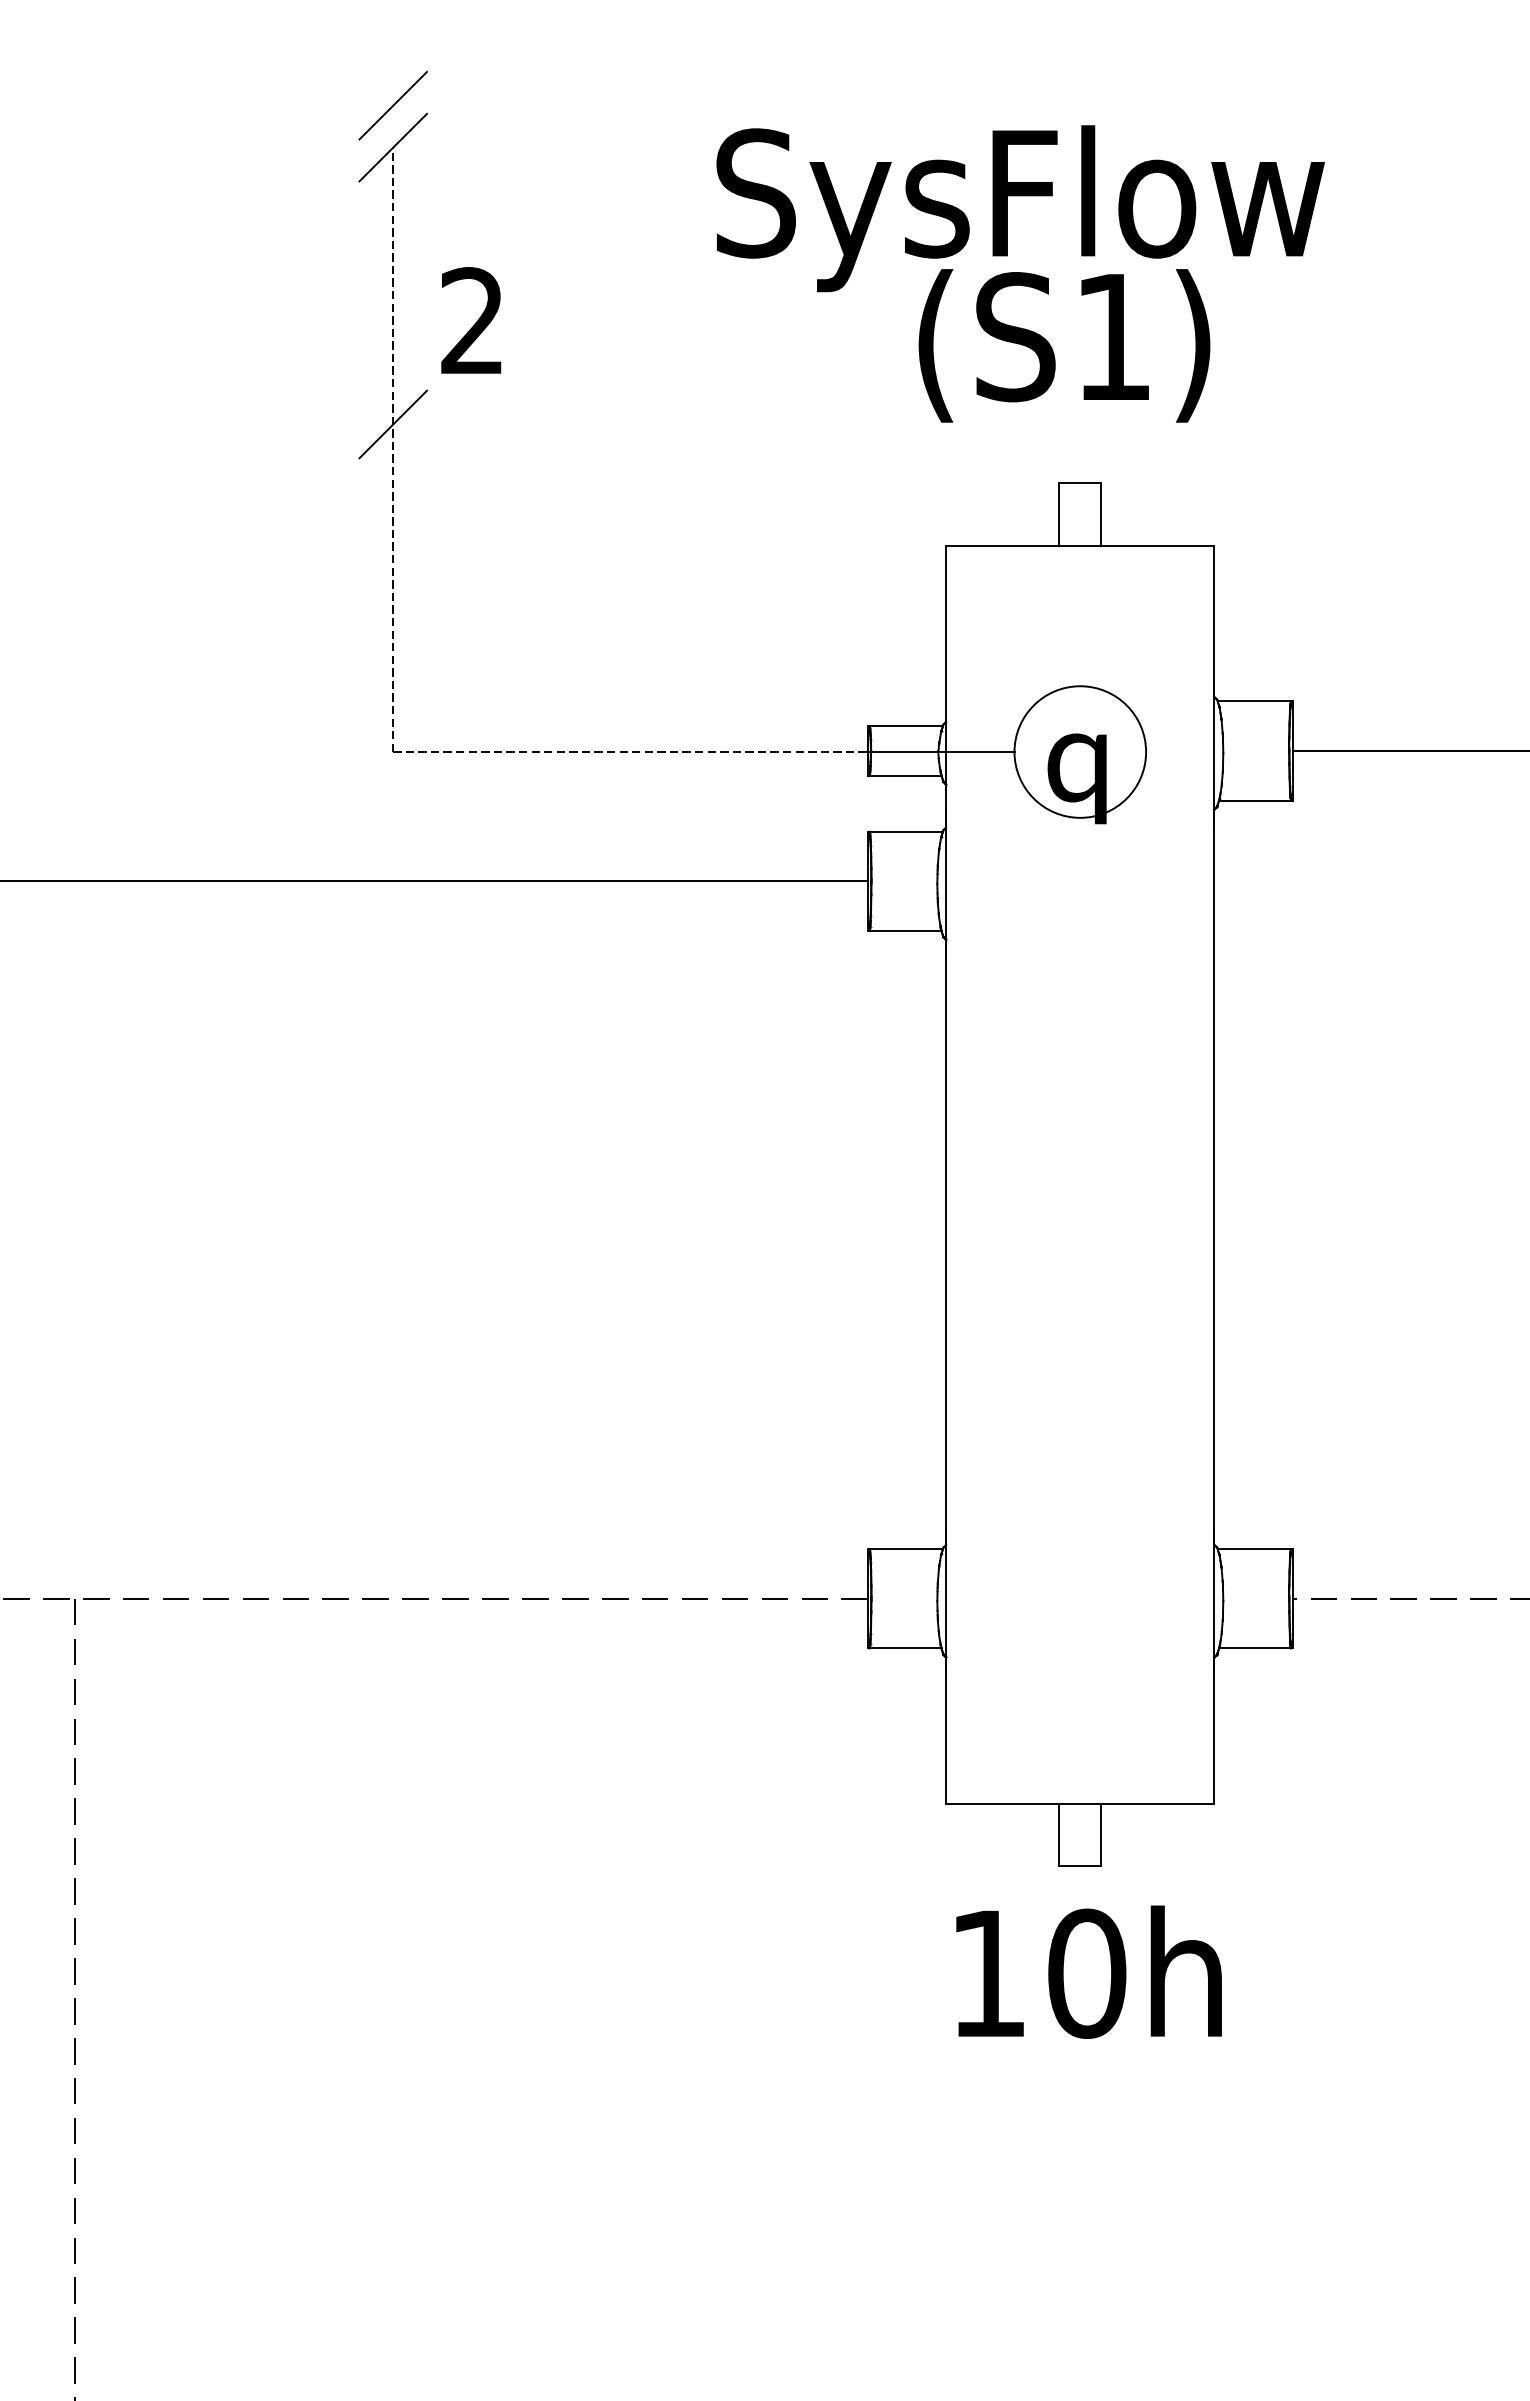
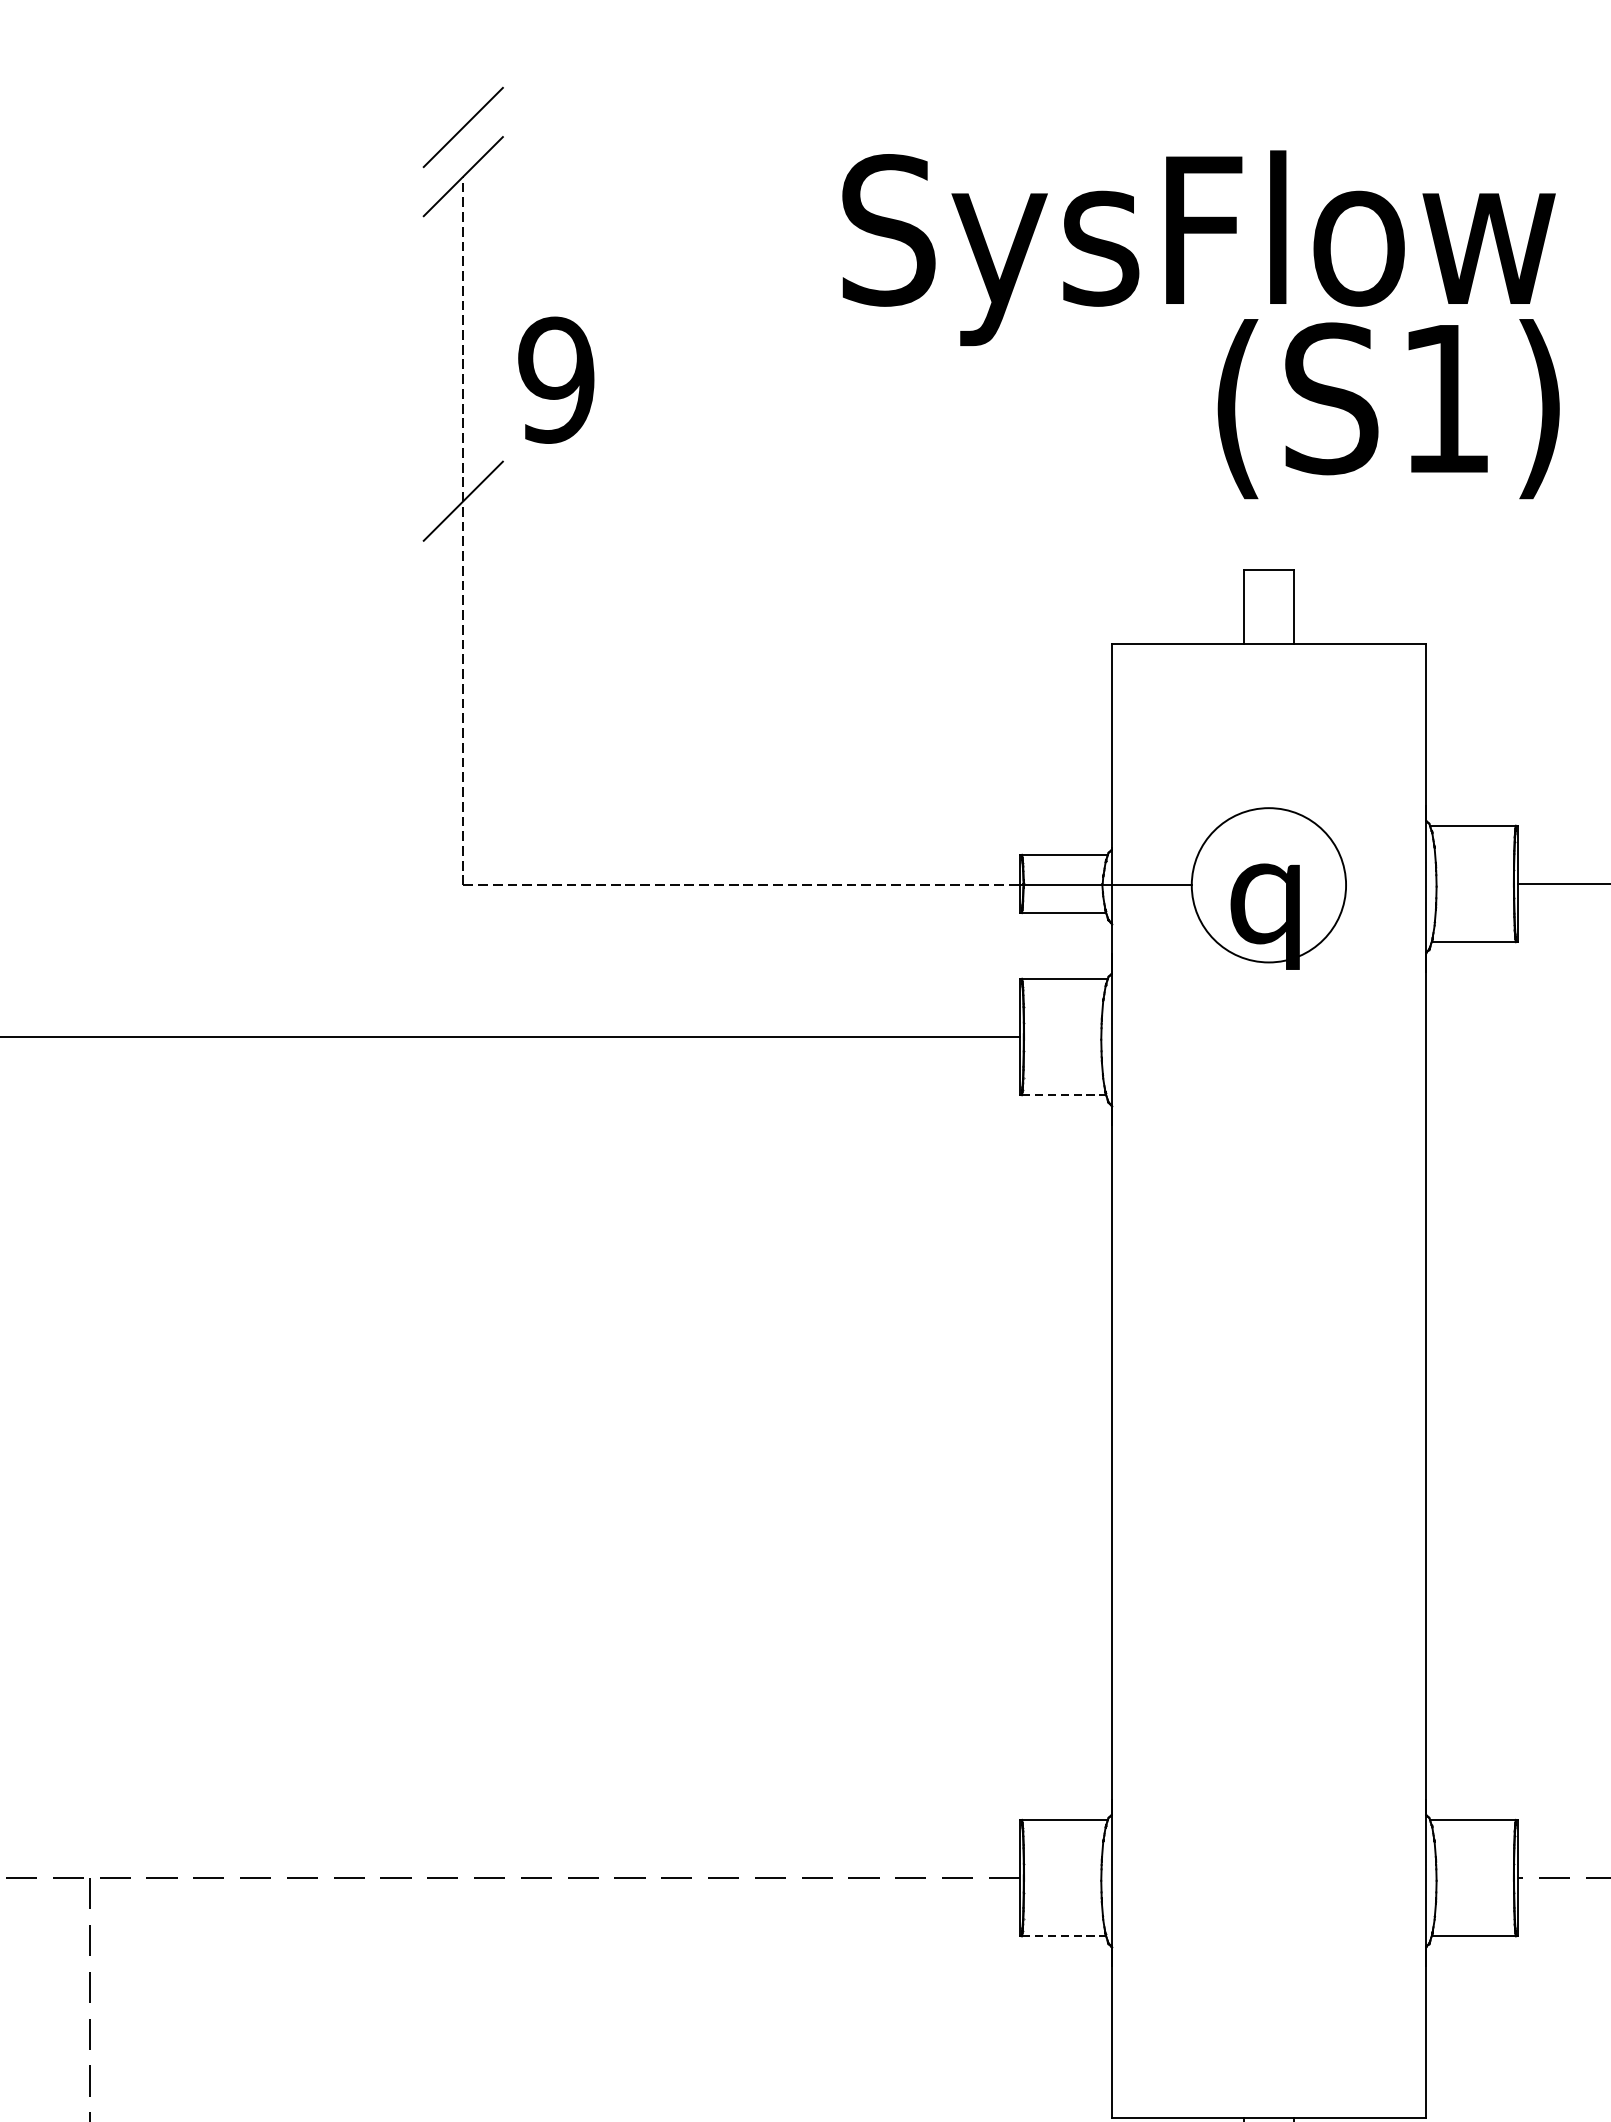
text: (472, 321) -> (556, 380), 2 -> 9
text: (1064, 345) -> (1388, 408), moved
line: (905, 931) -> (1063, 1095), solid -> dashed
line: (905, 1648) -> (1063, 1936), solid -> dashed

